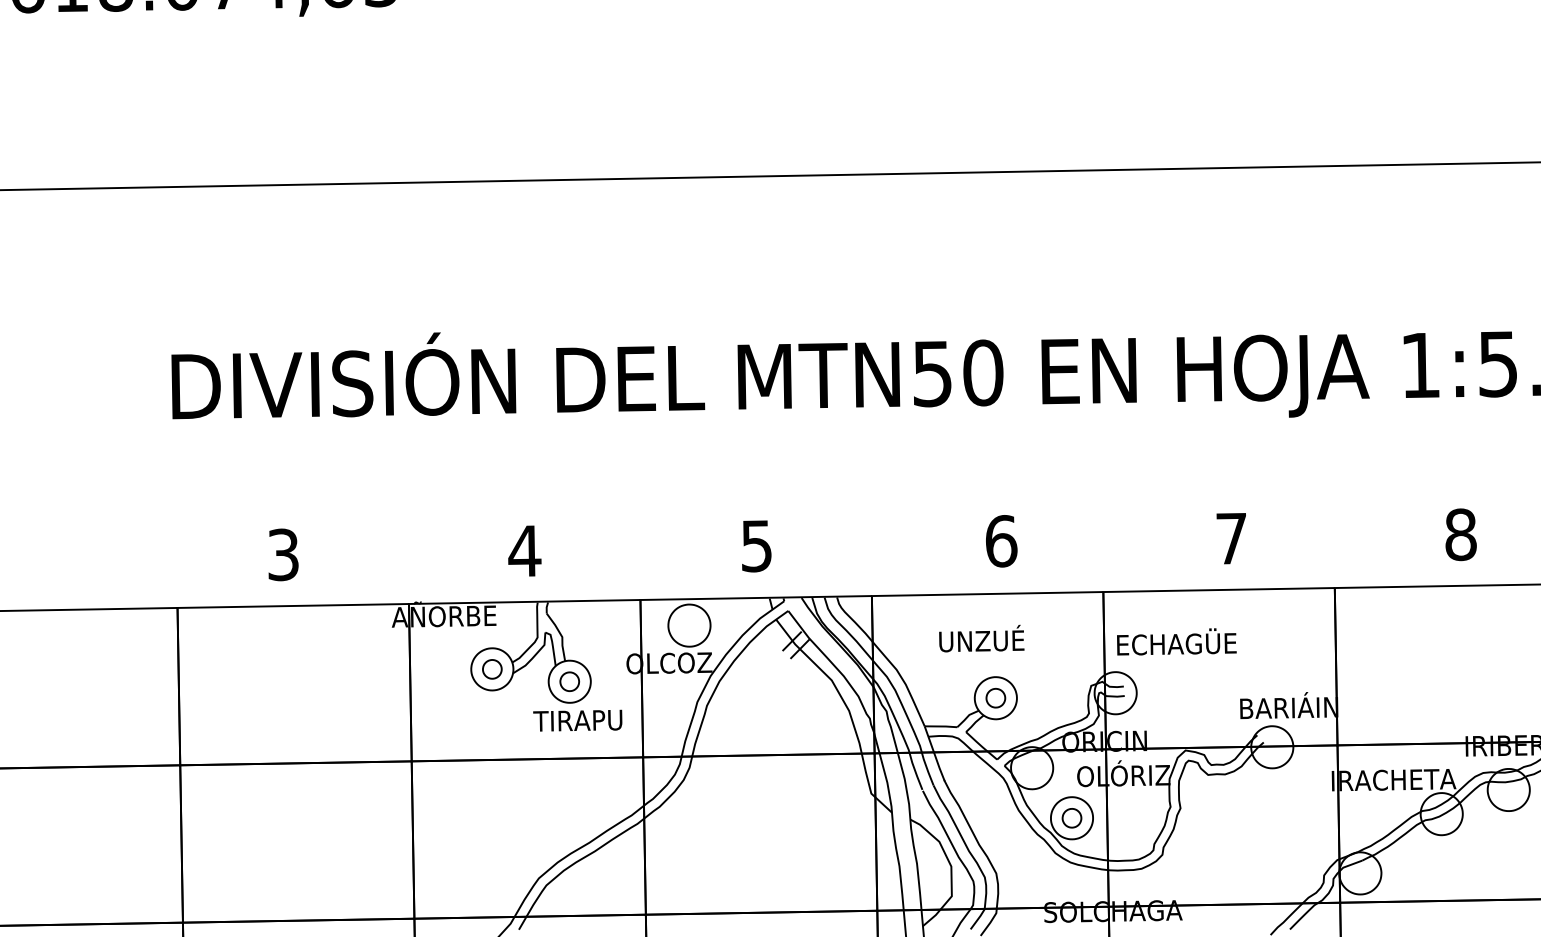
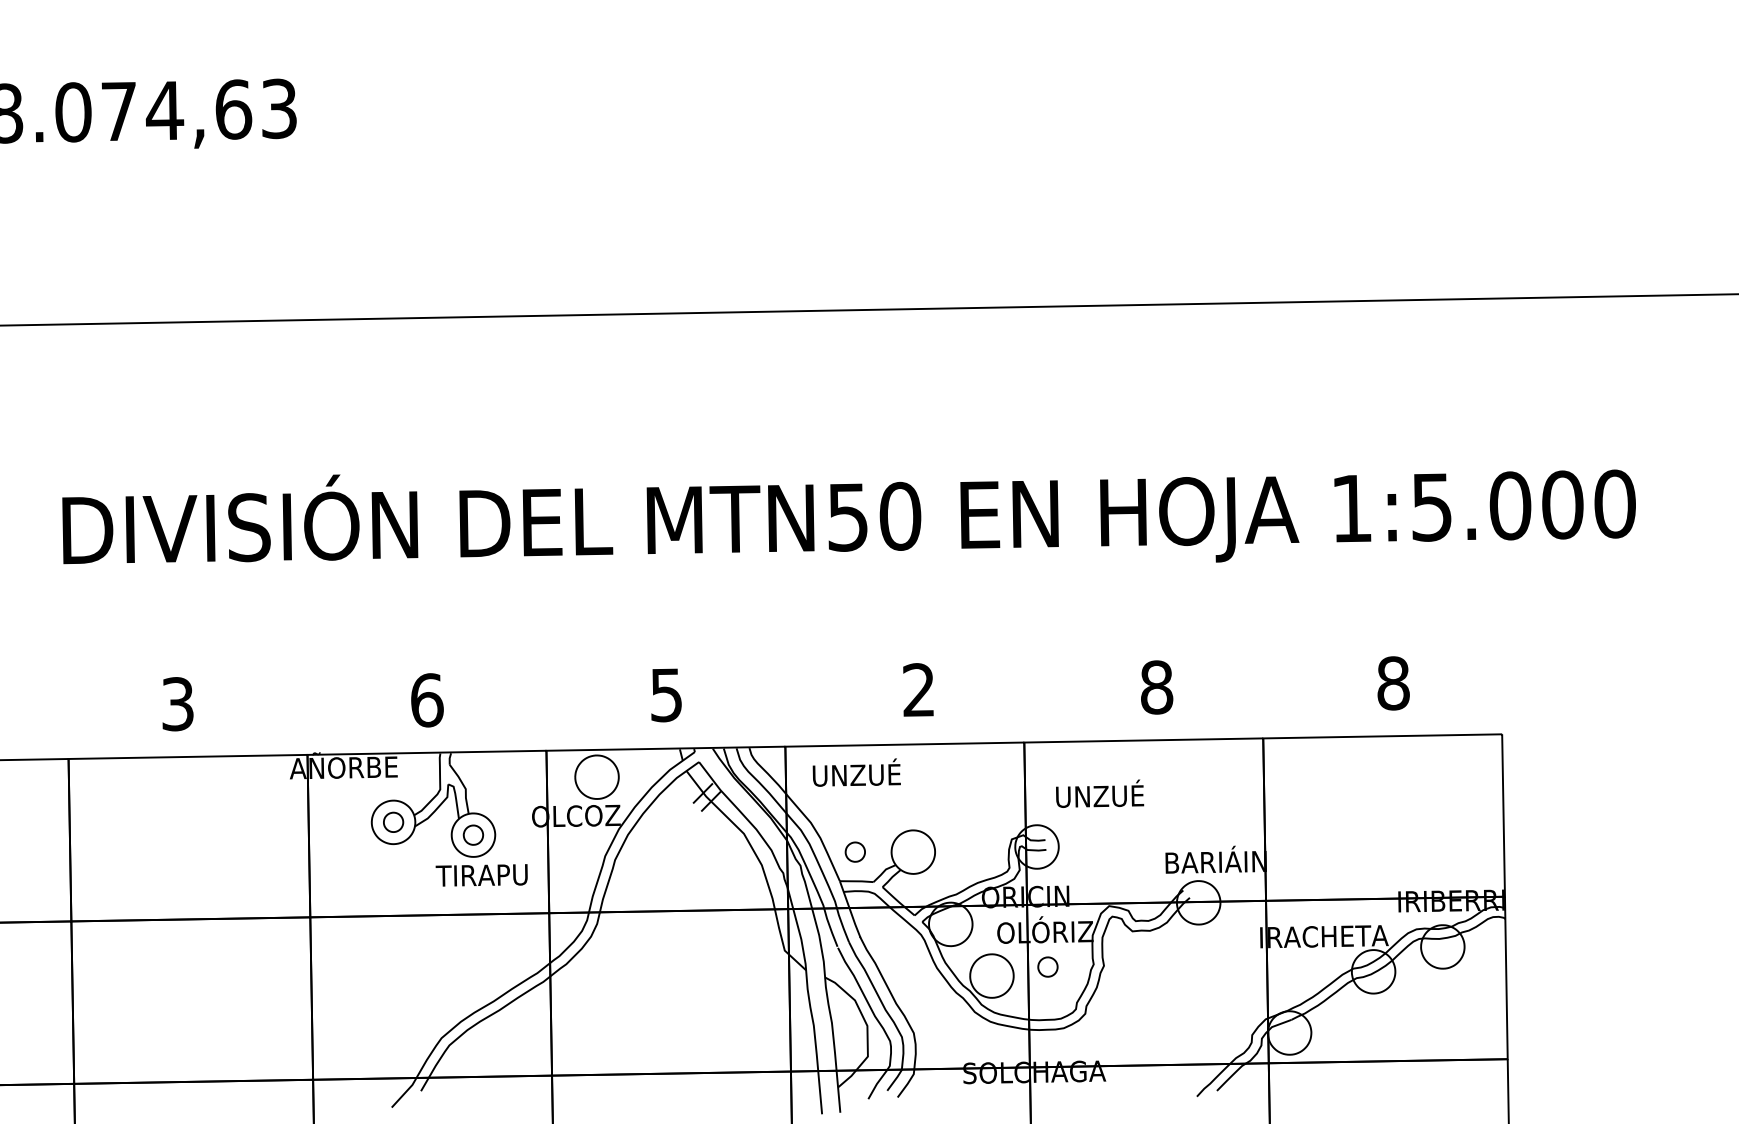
text: (1232, 538) -> (1157, 687), 7 -> 8
text: (1001, 541) -> (919, 690), 6 -> 2
text: (525, 551) -> (427, 700), 4 -> 6
text: (981, 638) -> (856, 772), moved
text: (1176, 641) -> (1099, 793), ECHAGÜE -> UNZUÉ
part: (995, 697) -> (854, 851), moved
part: (1071, 817) -> (1047, 966), moved

